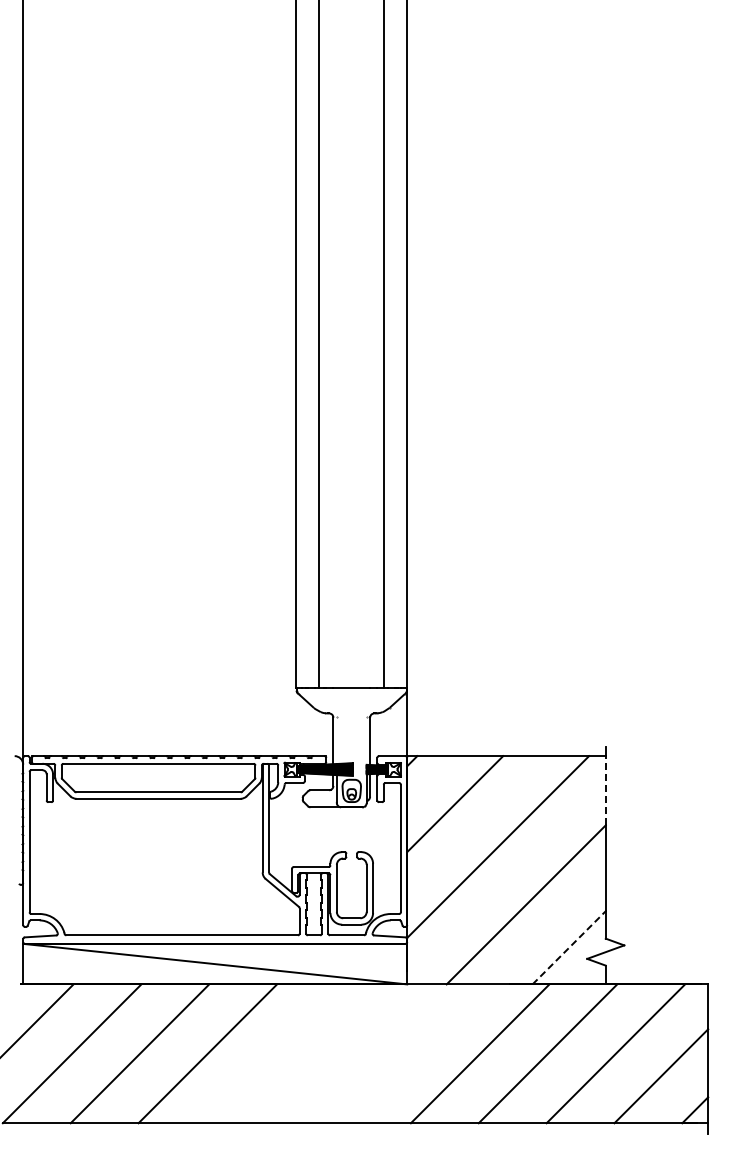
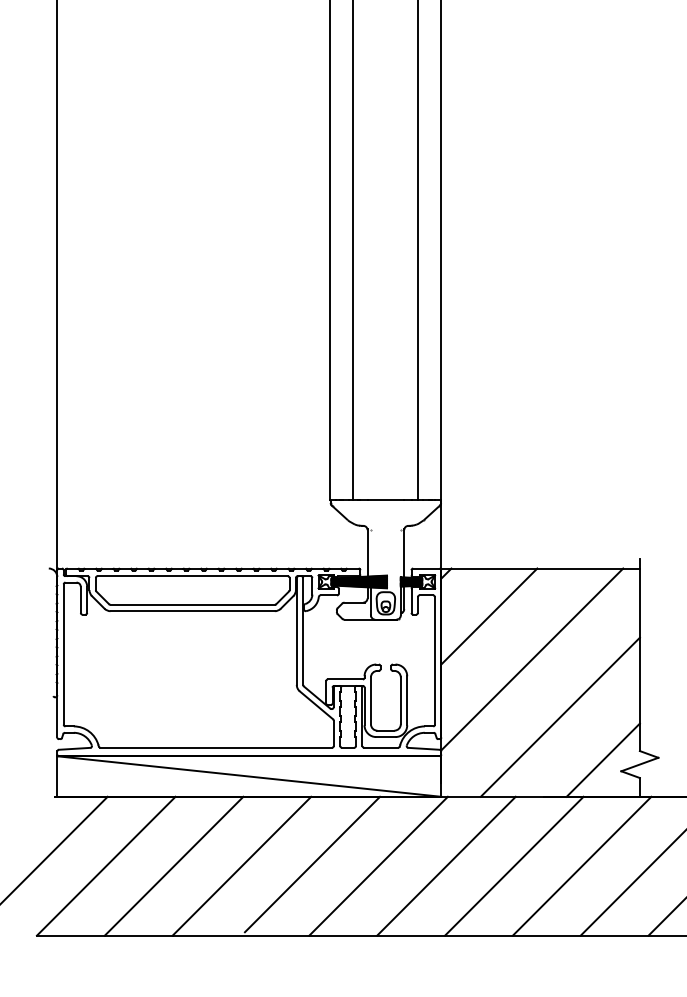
line: (605, 790) -> (639, 602), dashed -> solid
line: (569, 947) -> (603, 759), dashed -> solid
line: (277, 1051) -> (311, 863), added
line: (344, 1053) -> (378, 865), added
line: (412, 1053) -> (446, 865), added

